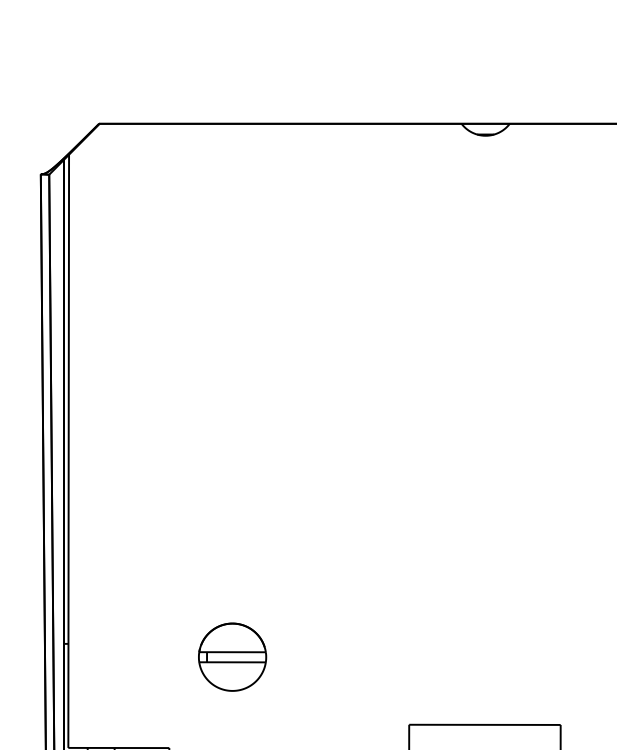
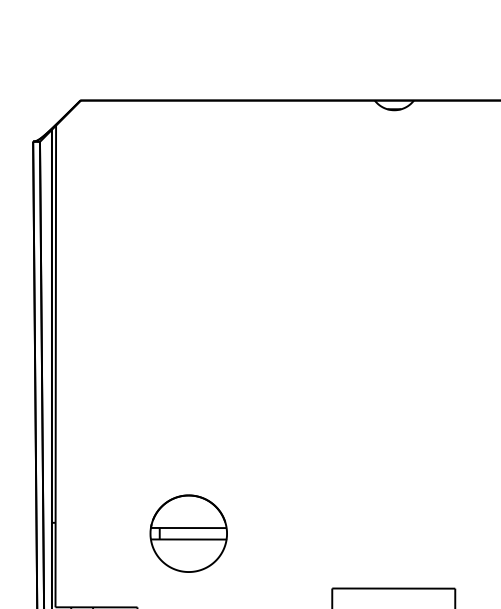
part: (232, 657) -> (188, 533), size x1.4

